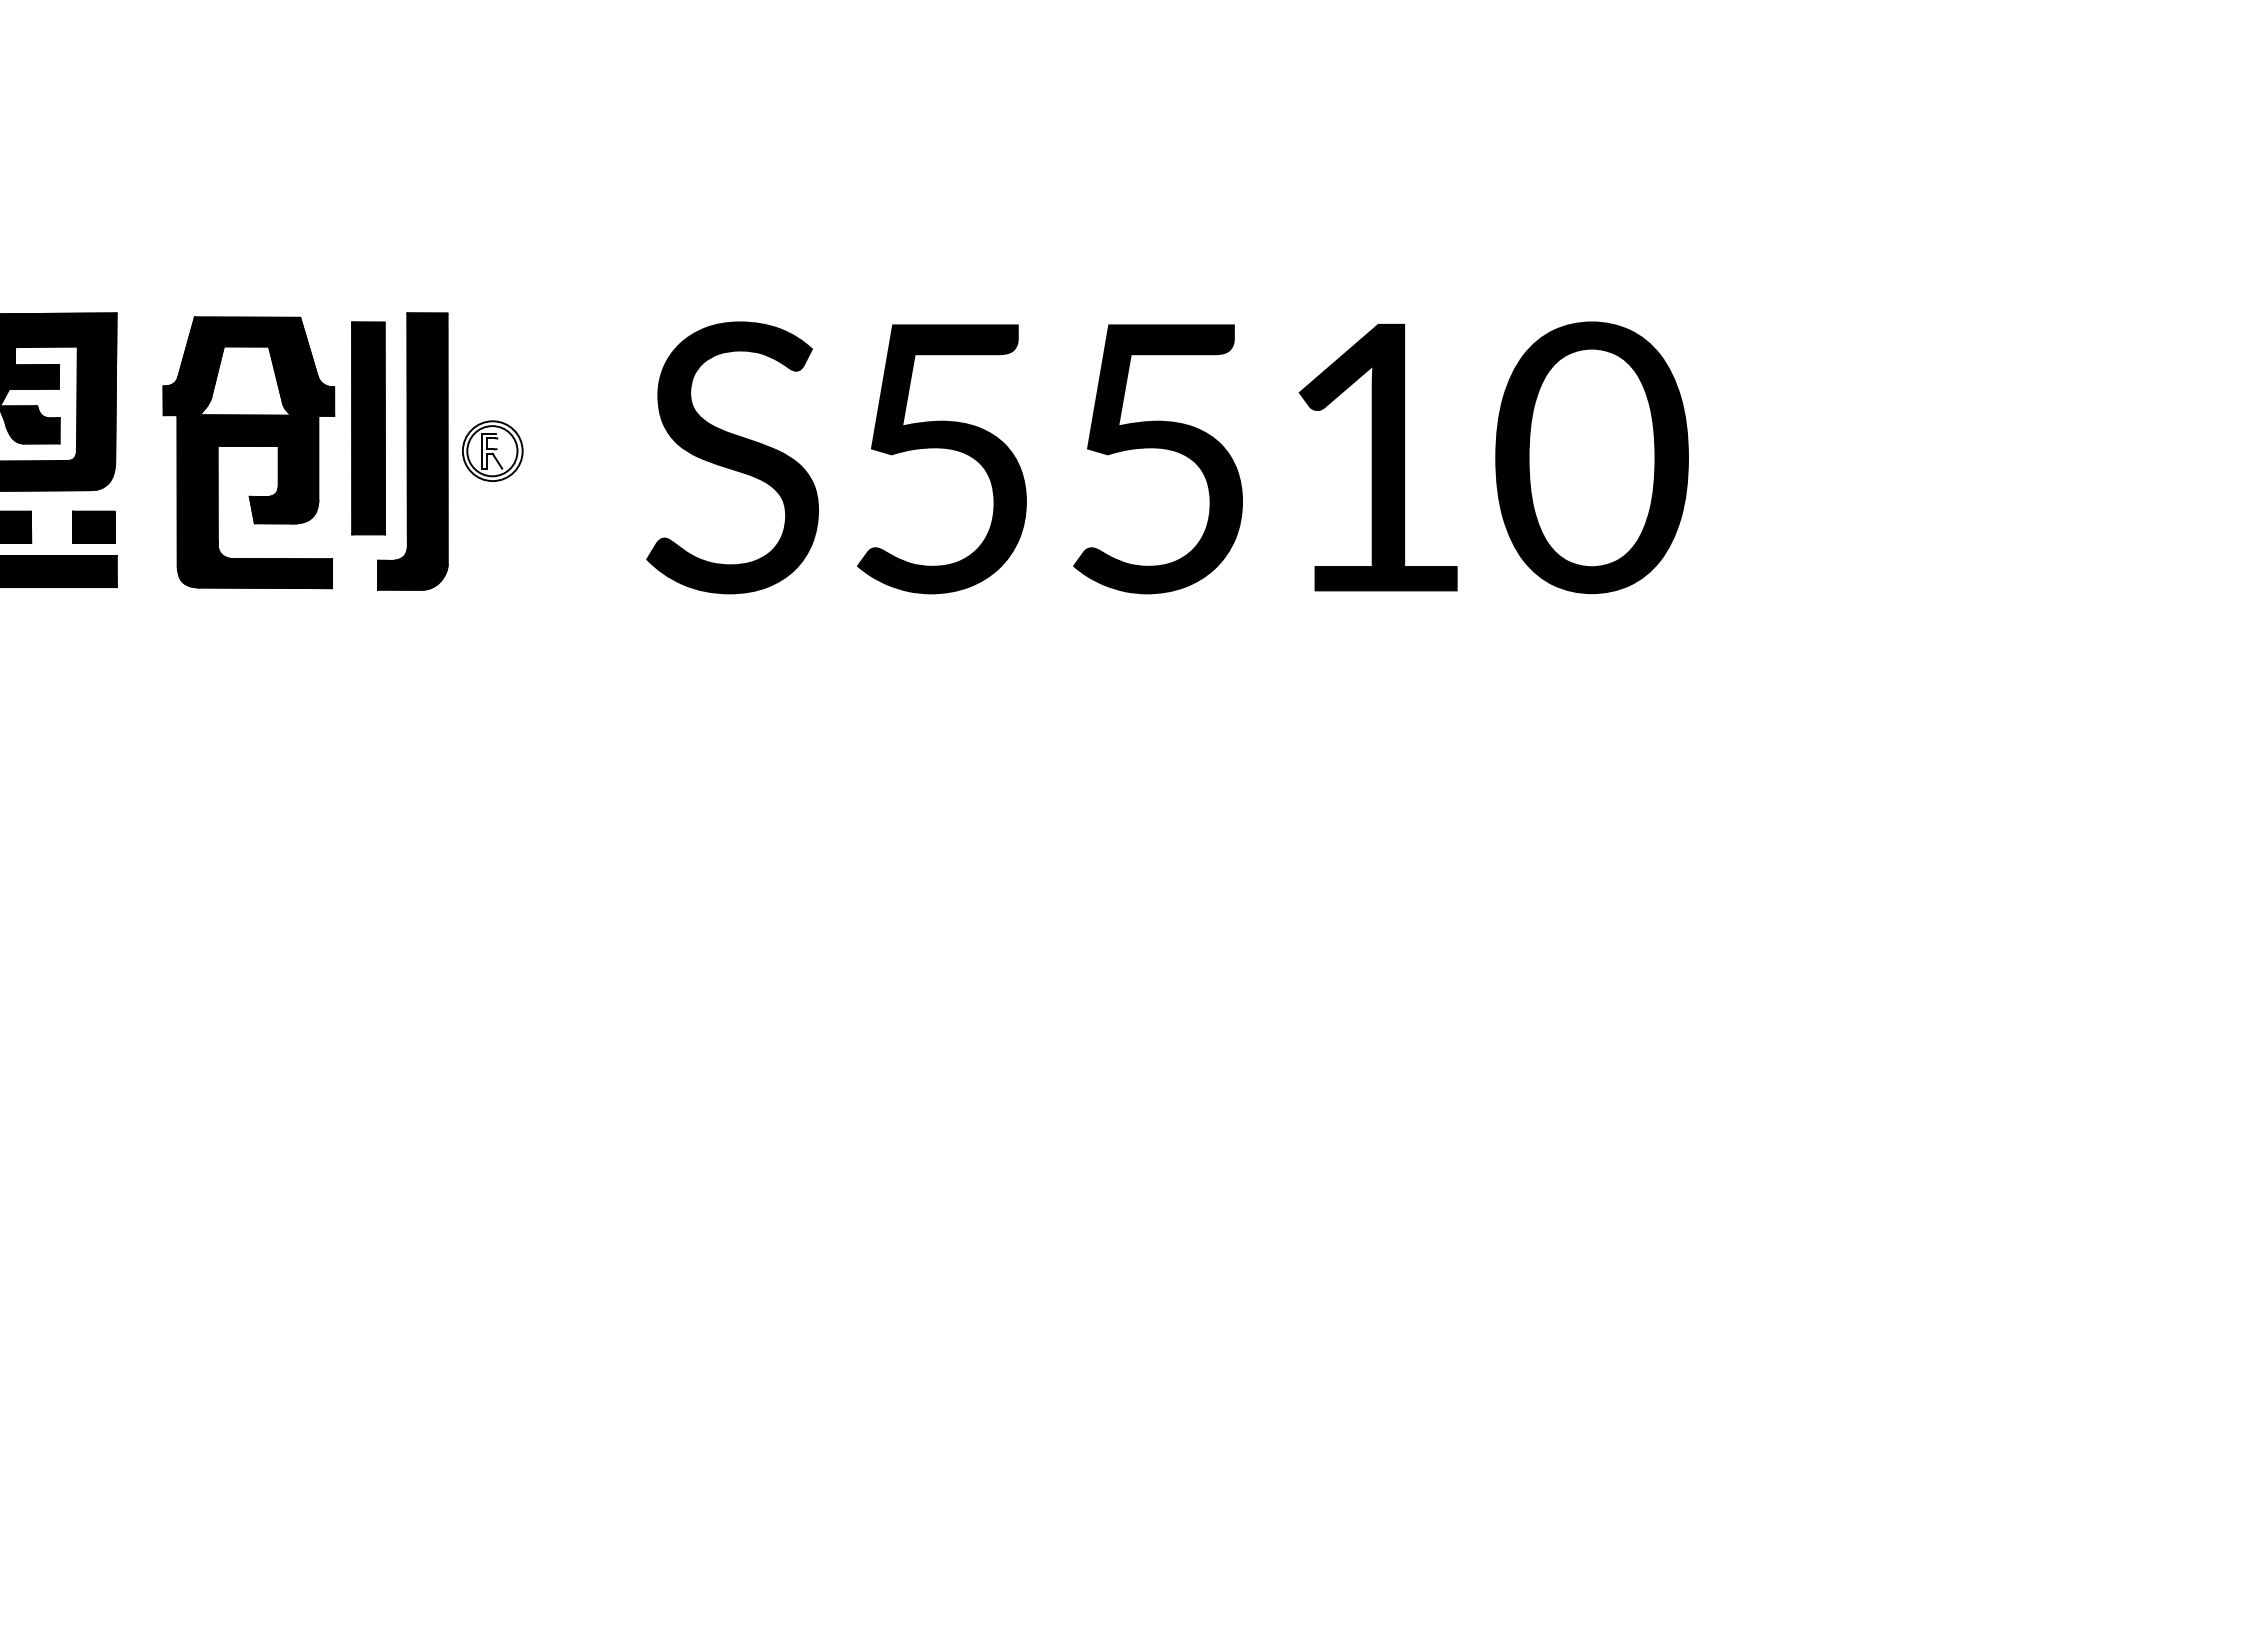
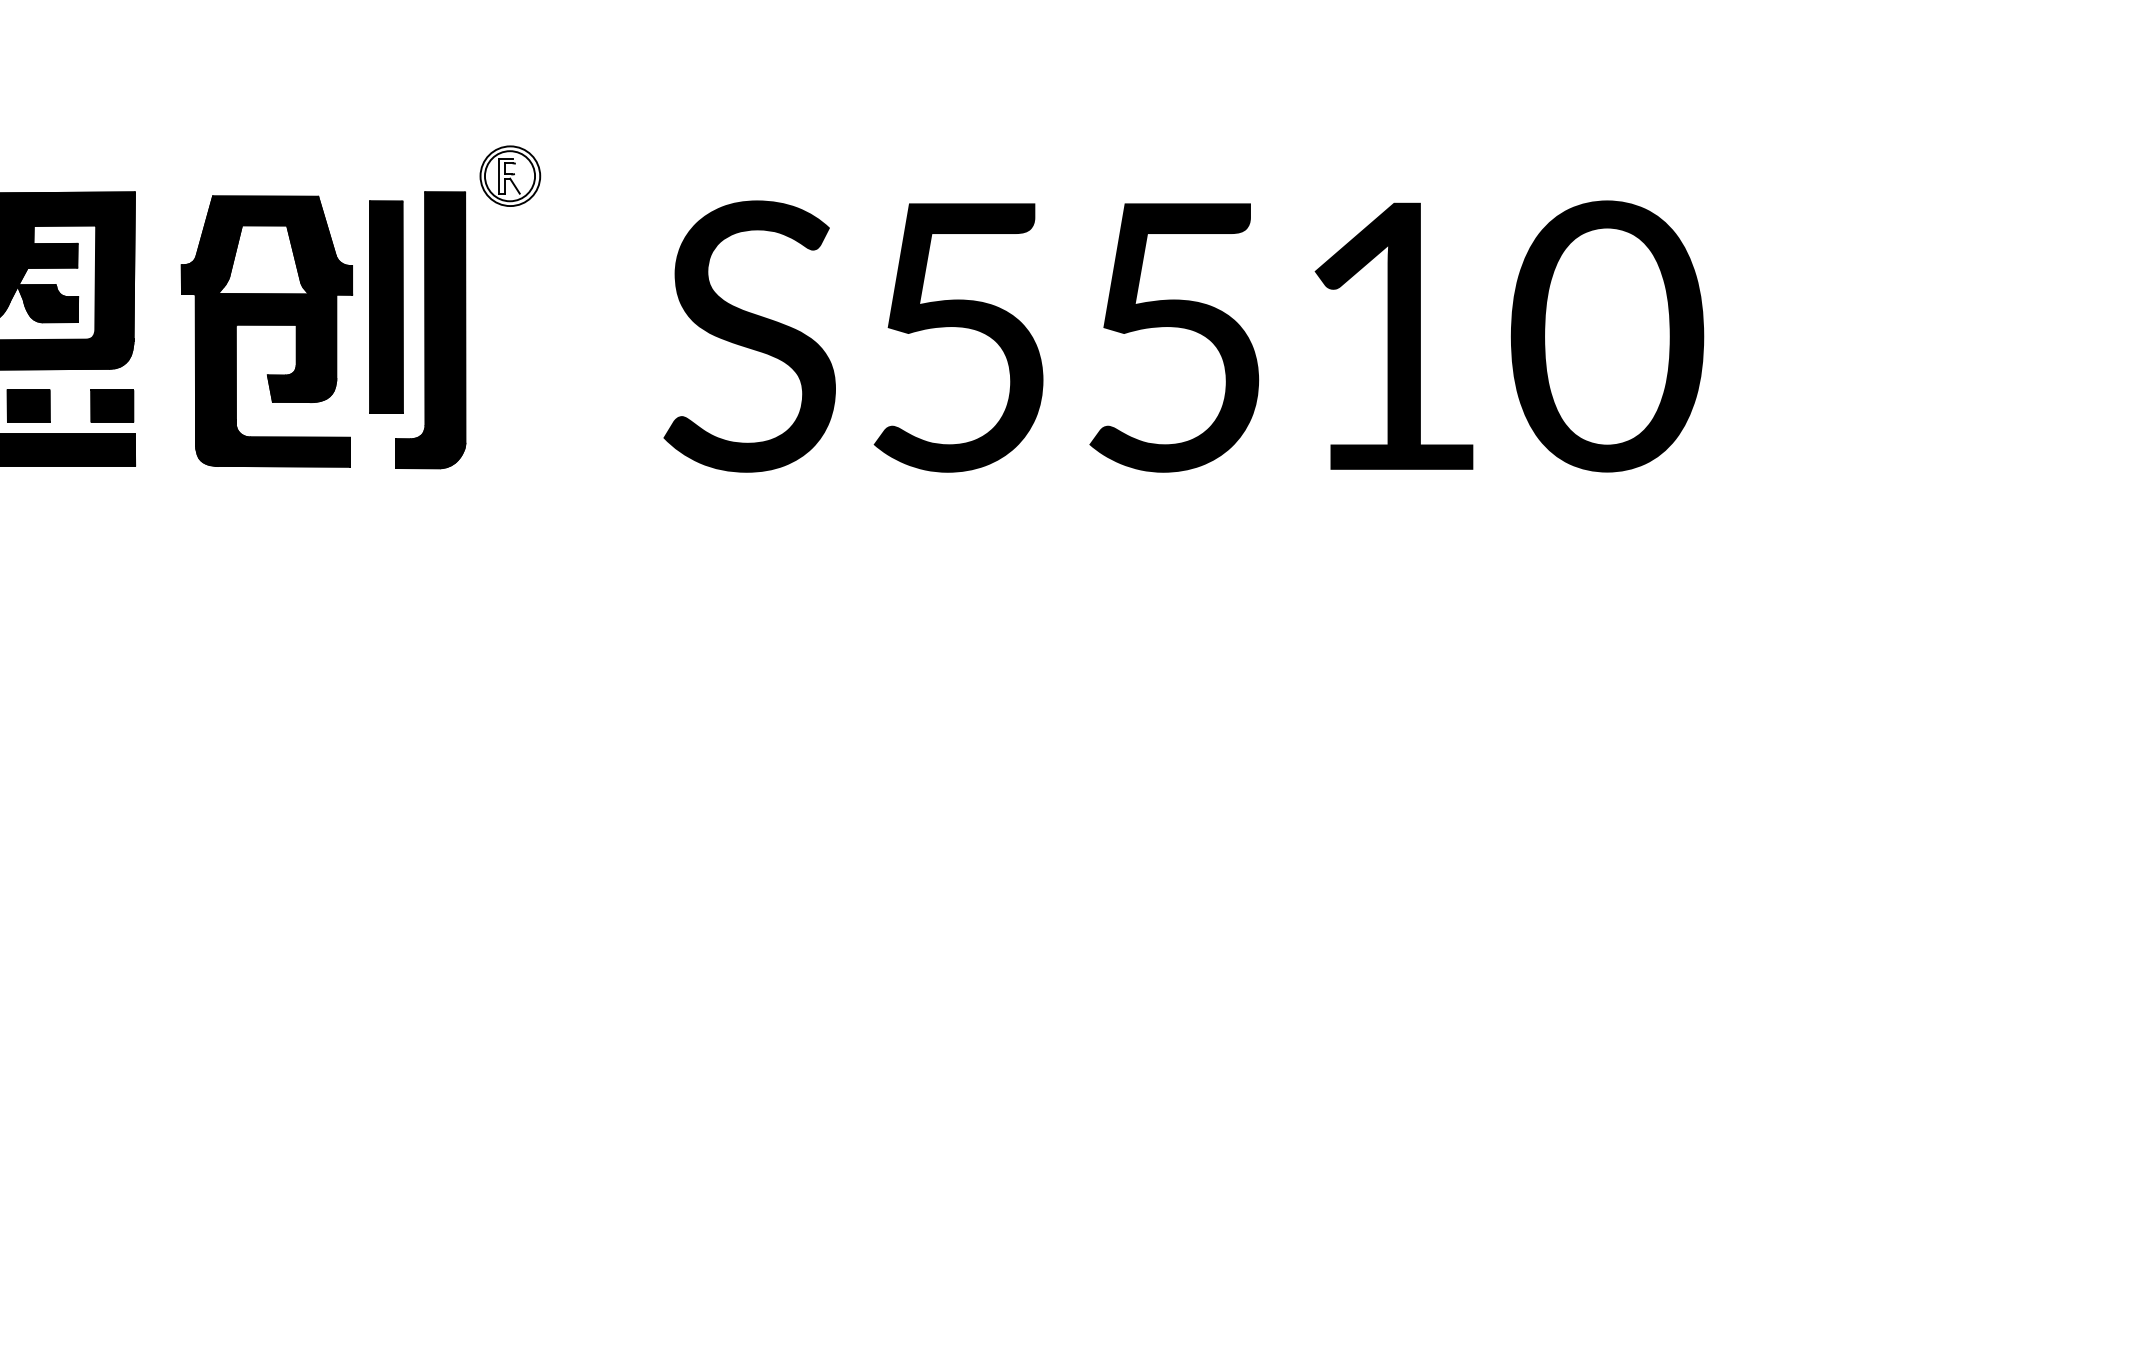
part: (492, 450) -> (510, 175), moved

